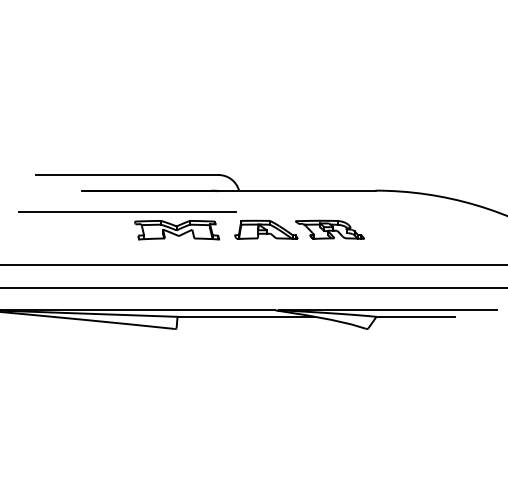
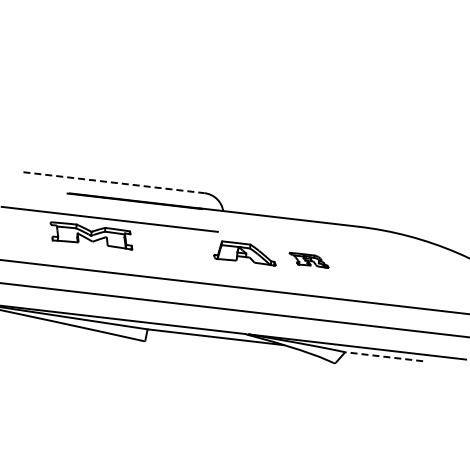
line: (127, 175) -> (114, 183), solid -> dashed
part: (329, 229) -> (308, 260), size x0.6
part: (176, 230) -> (90, 235), moved
line: (415, 316) -> (384, 356), solid -> dashed

